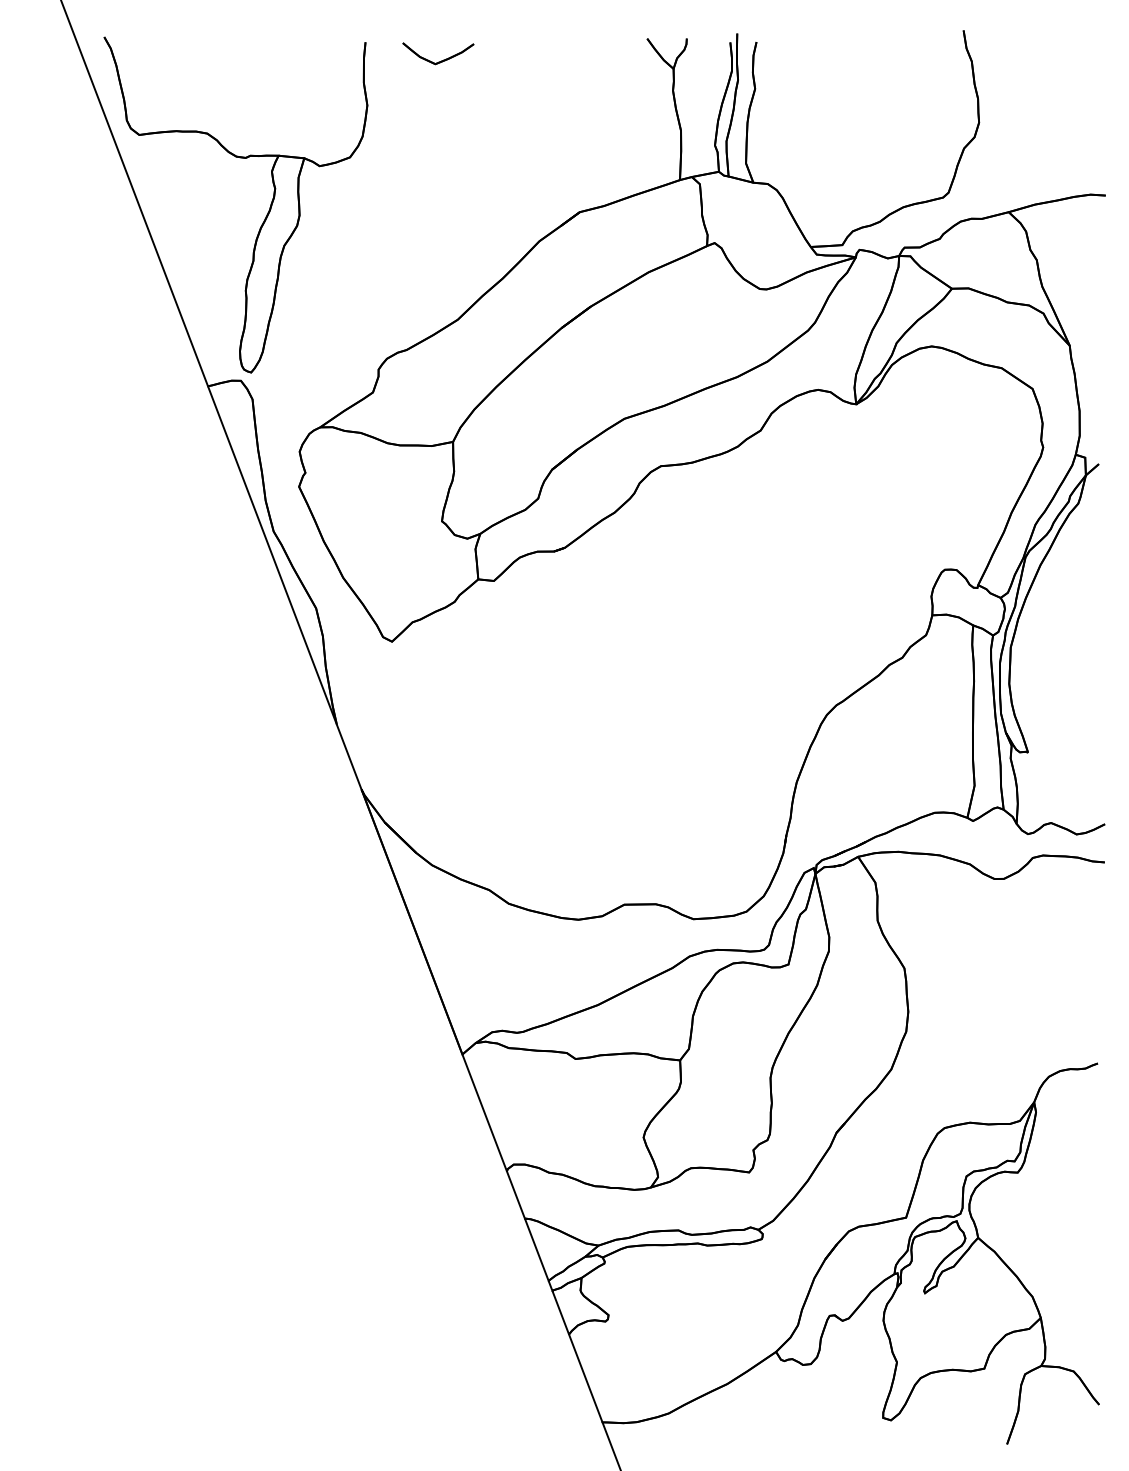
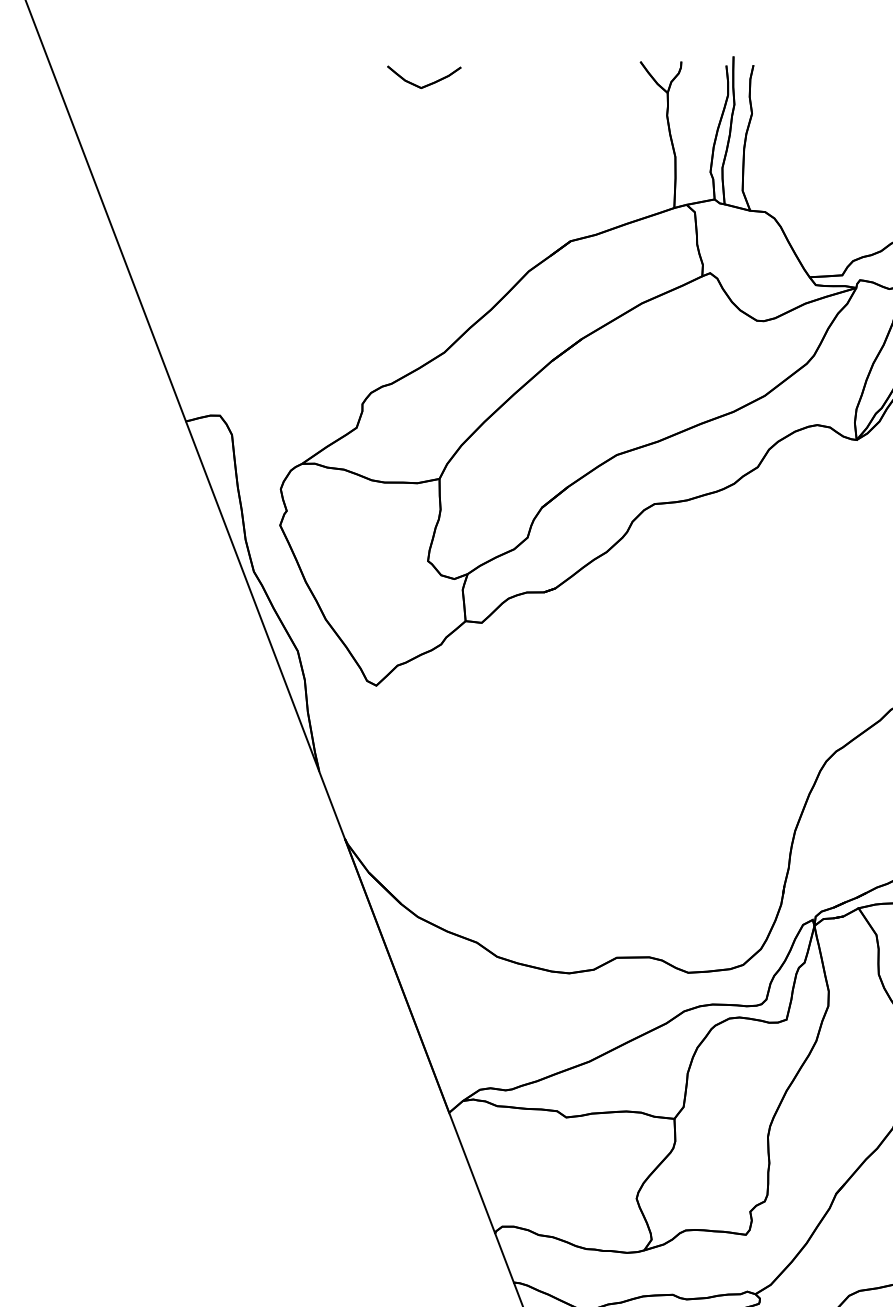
part: (264, 218) -> (244, 247), removed

